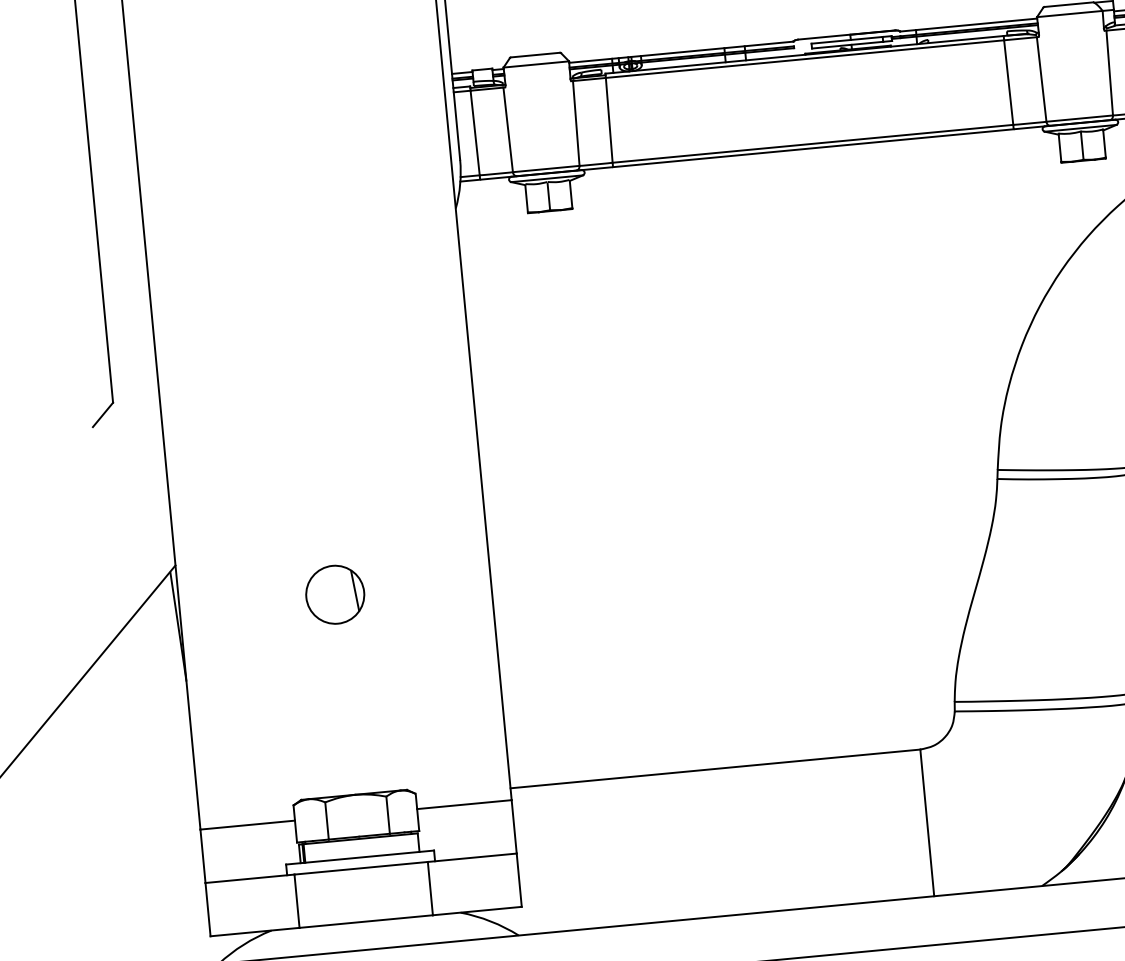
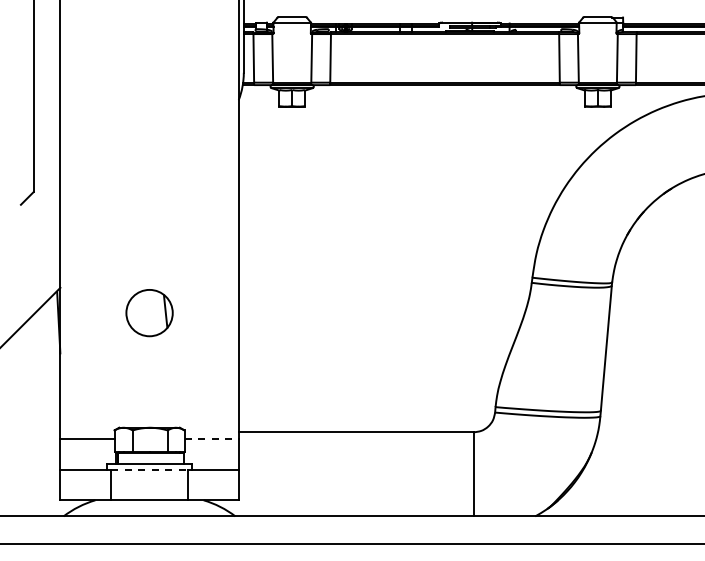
part: (335, 593) -> (149, 312), size x1.4
line: (465, 805) -> (212, 439), solid -> dashed
line: (362, 867) -> (150, 469), solid -> dashed

